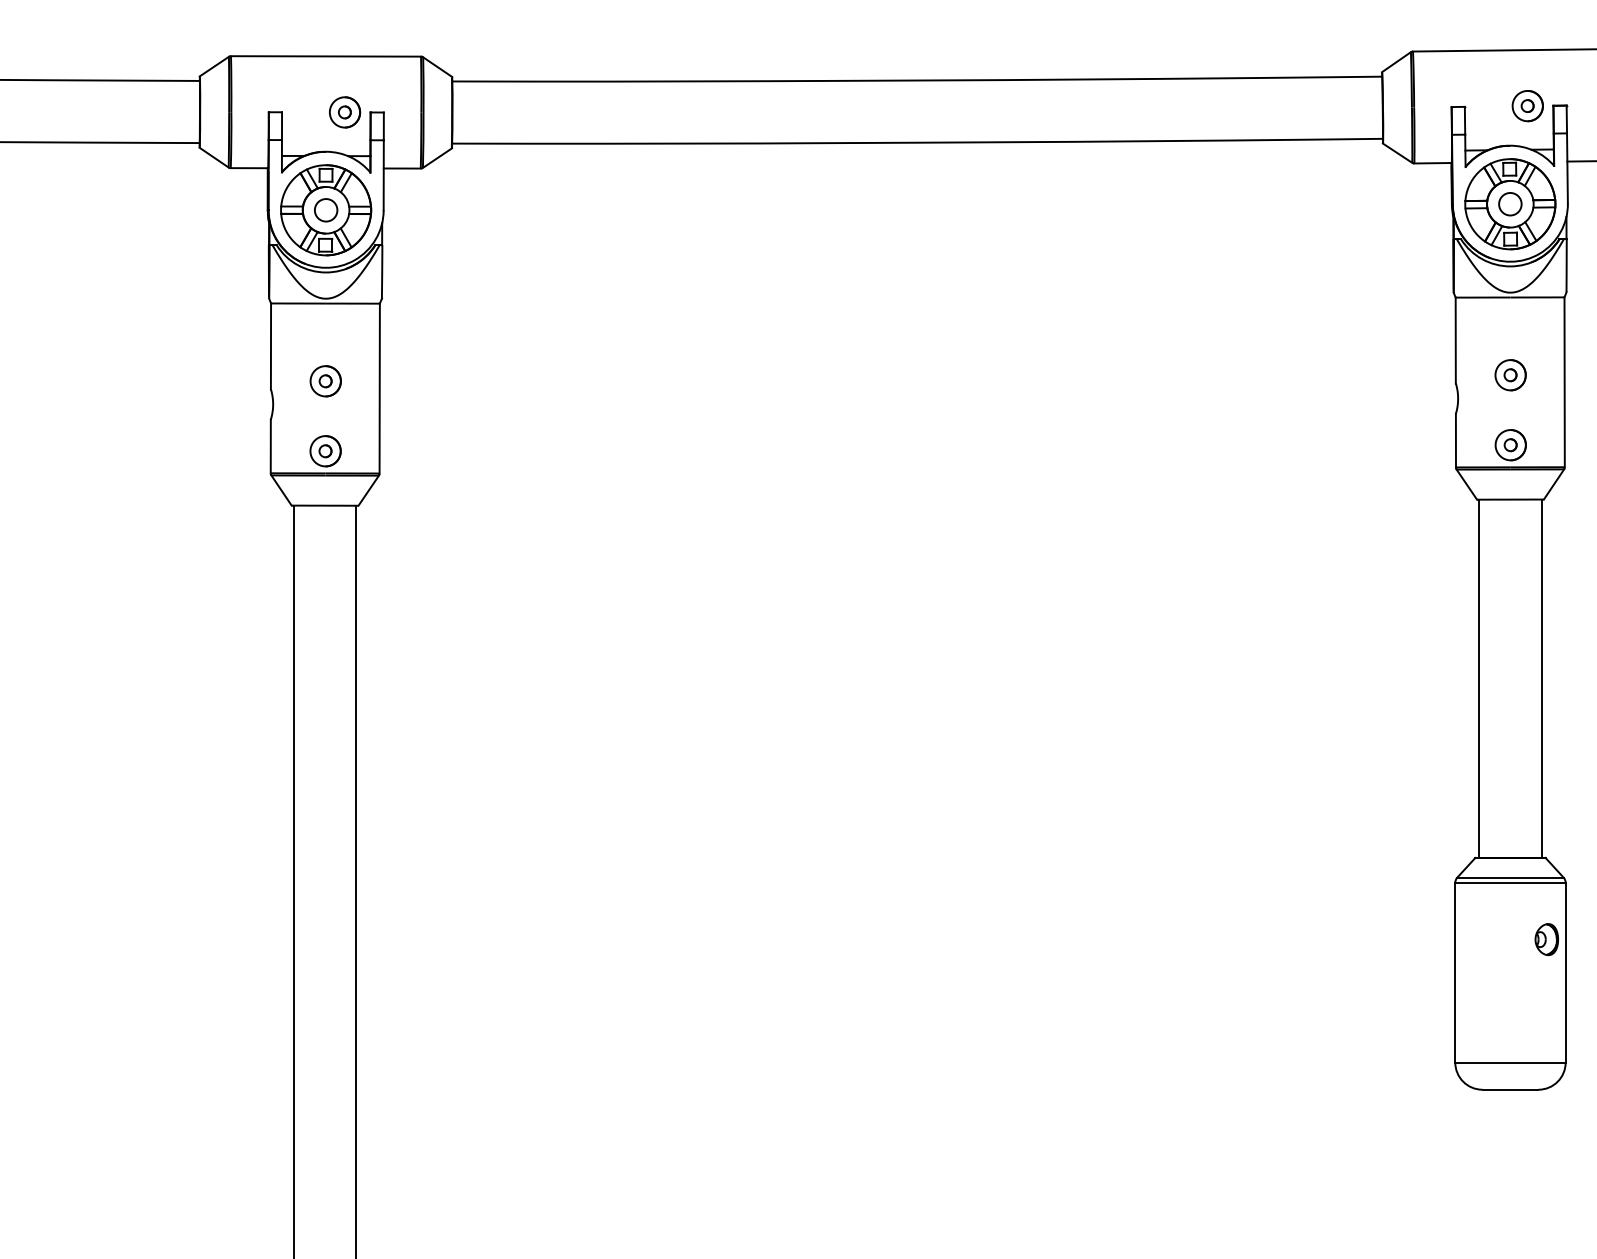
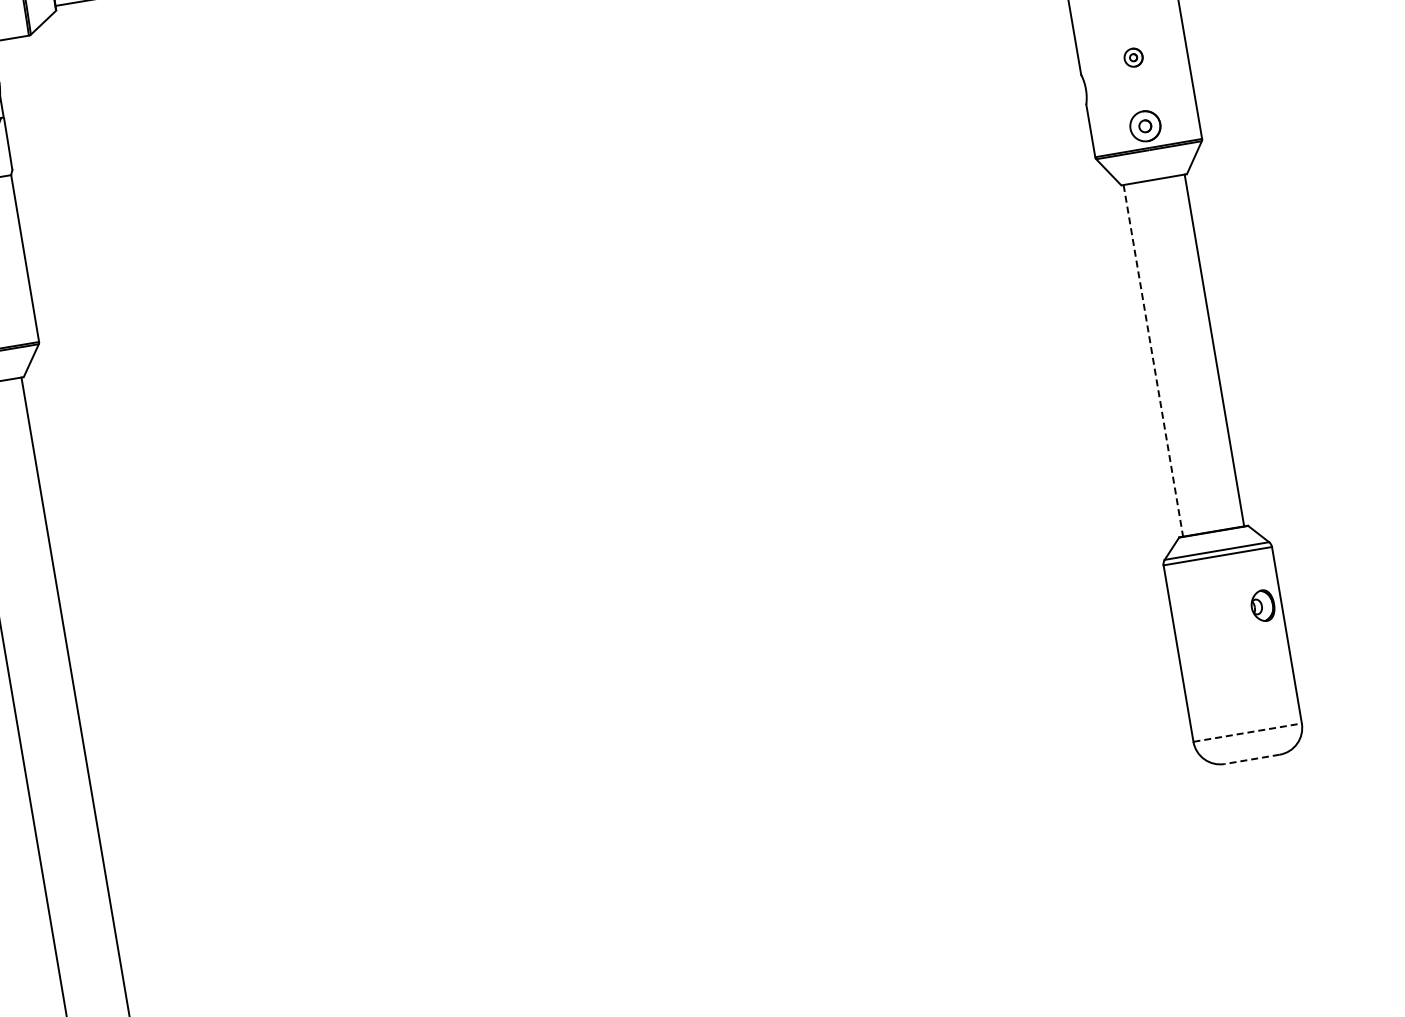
part: (1510, 375) -> (1133, 57), size x0.6
line: (1479, 679) -> (1153, 361), solid -> dashed
line: (1510, 1062) -> (1247, 732), solid -> dashed
line: (1510, 1089) -> (1252, 759), solid -> dashed

